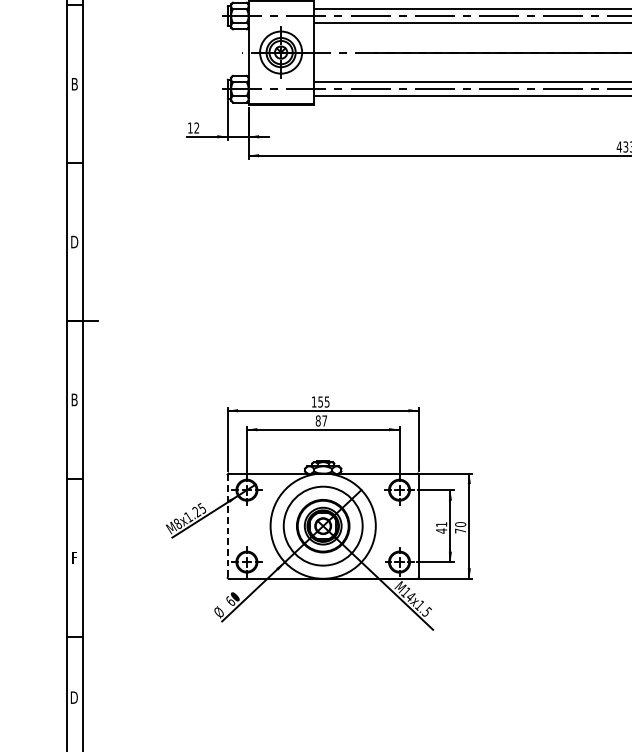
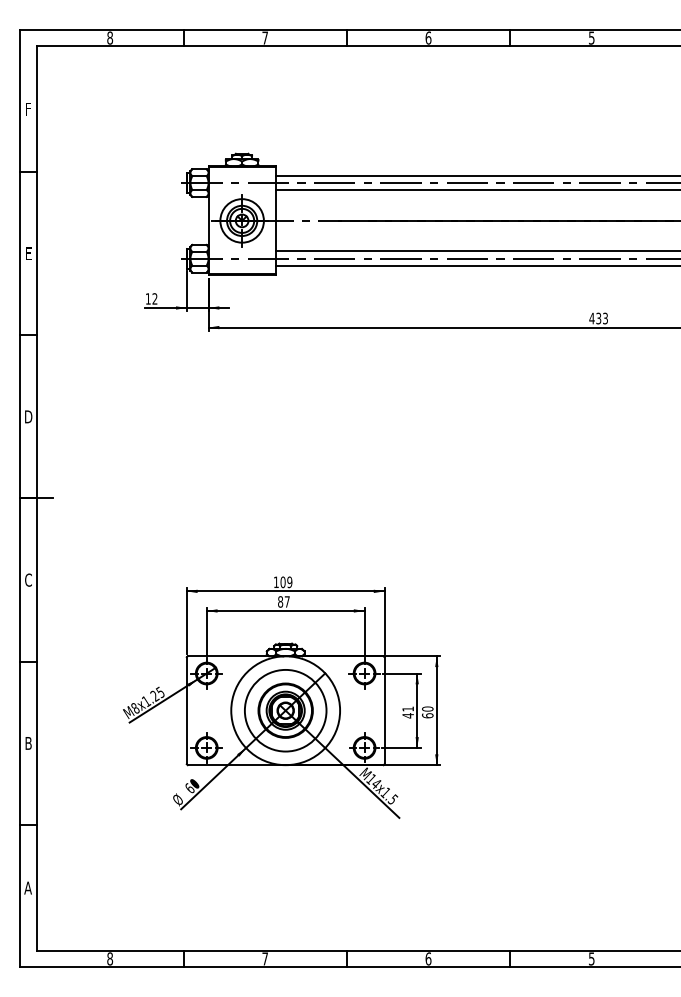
text: (74, 84) -> (28, 253), B -> E
text: (74, 399) -> (28, 579), B -> C
text: (323, 402) -> (286, 582), 155 -> 109
line: (227, 525) -> (186, 710), dashed -> solid
text: (460, 530) -> (427, 715), 70 -> 60
text: (74, 557) -> (28, 743), F -> B
text: (73, 697) -> (27, 887), D -> A

